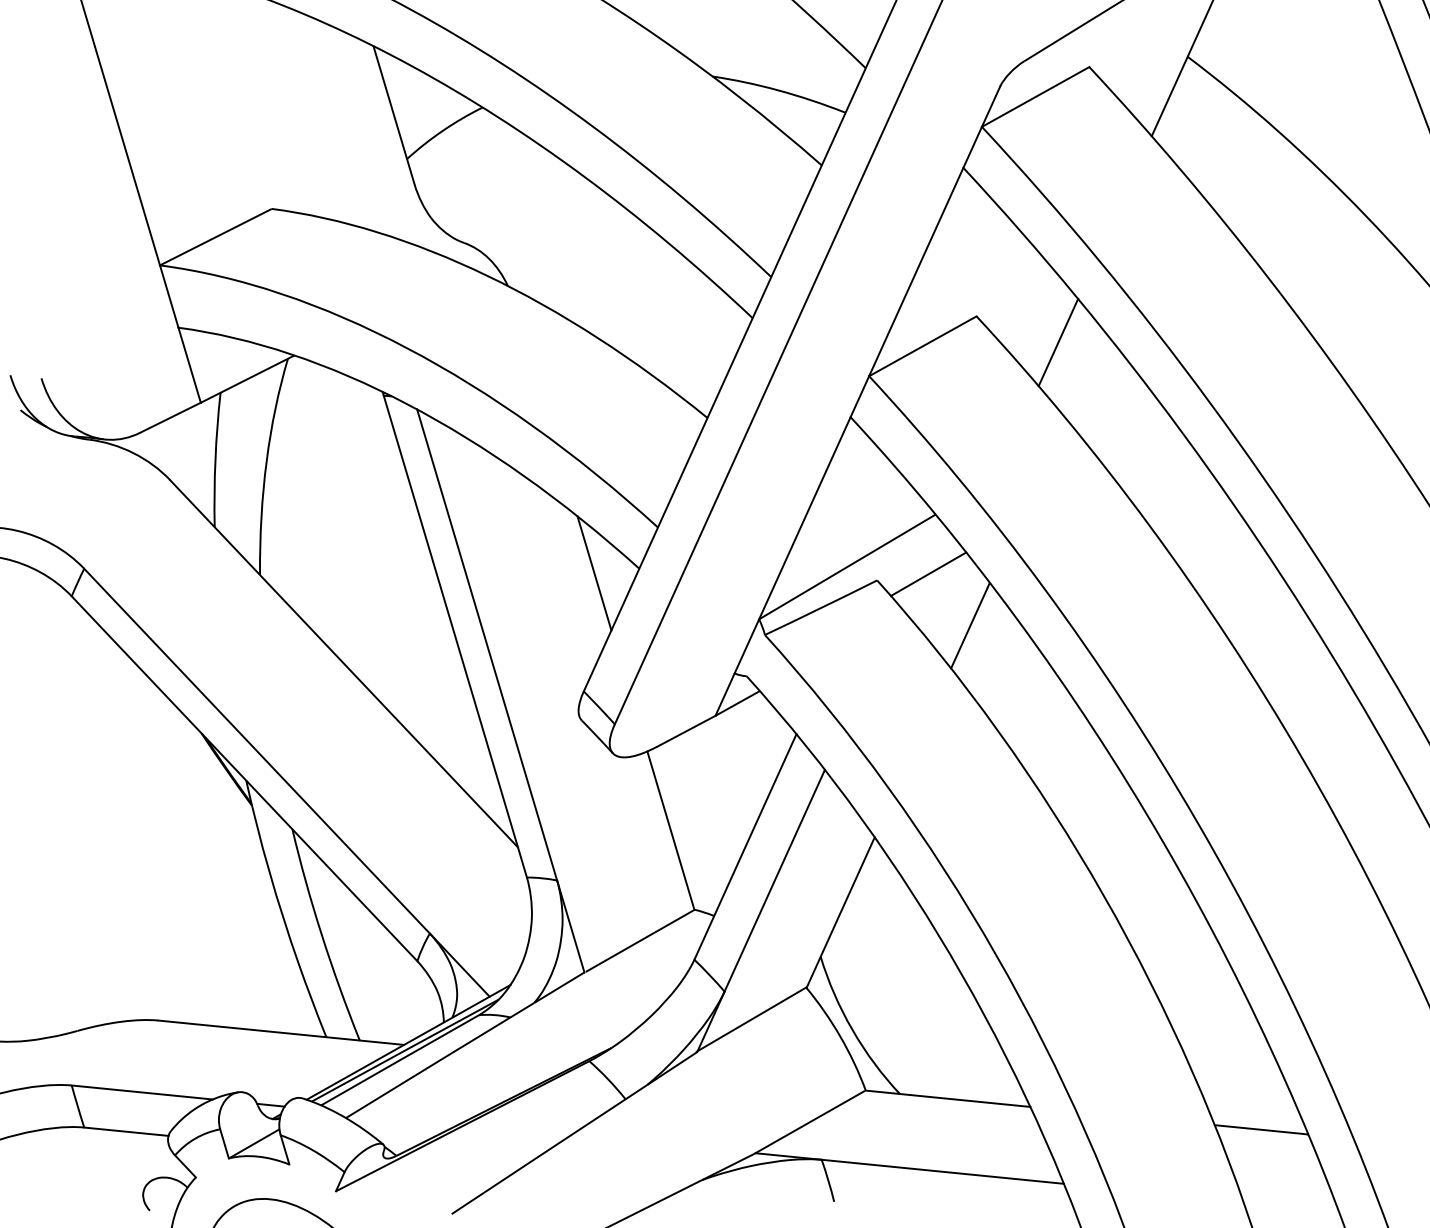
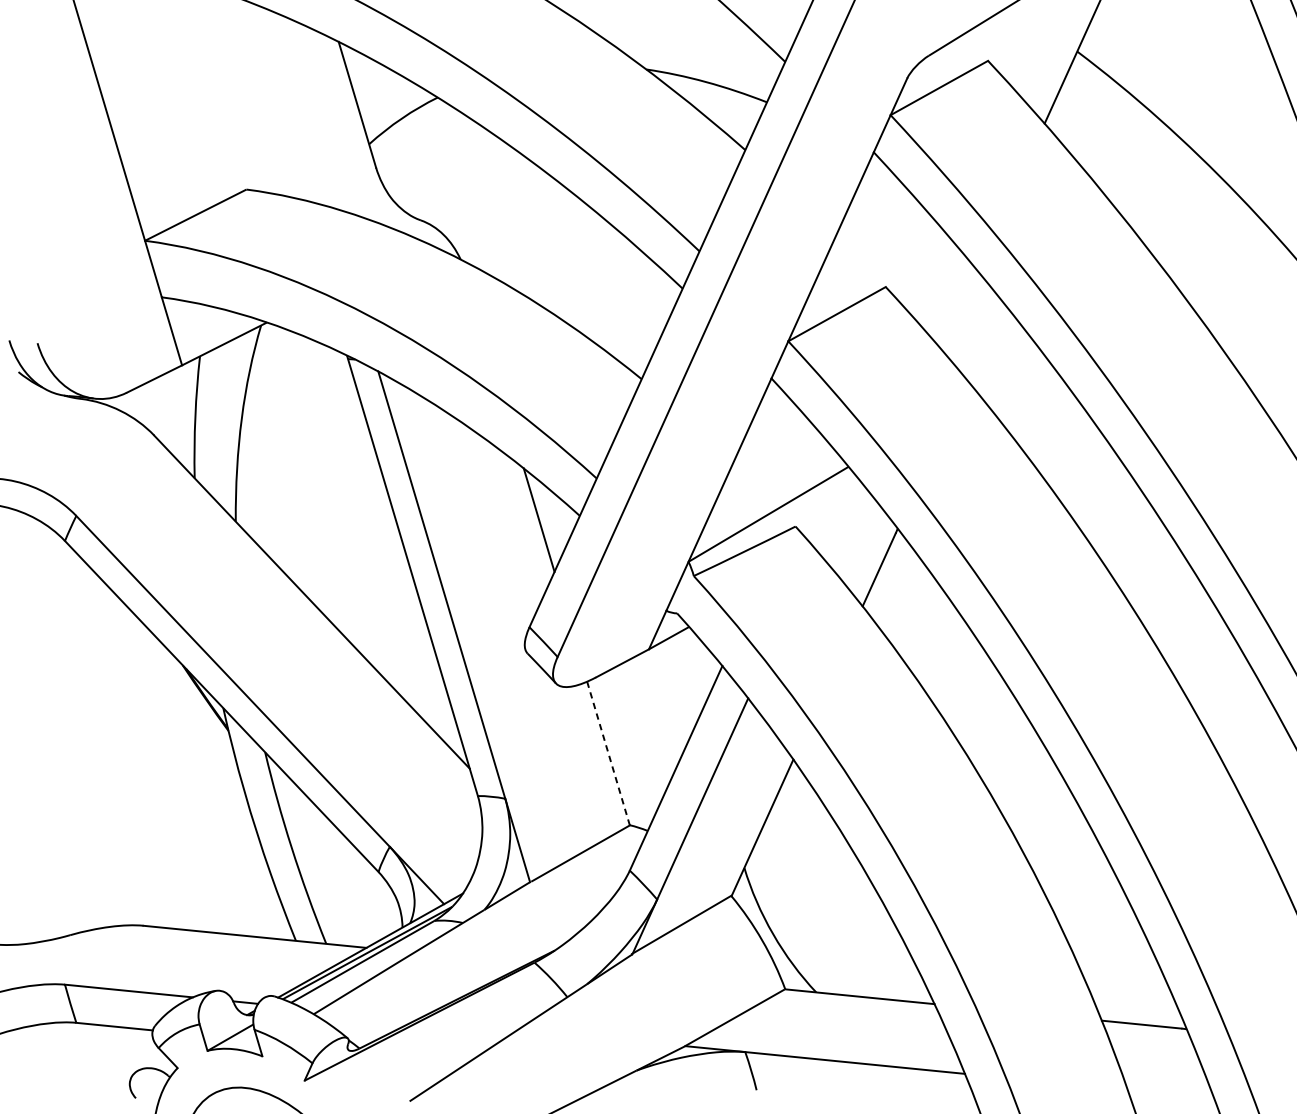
line: (1058, 342) -> (960, 310), removed
line: (928, 573) -> (842, 520), removed
line: (670, 830) -> (608, 753), solid -> dashed

